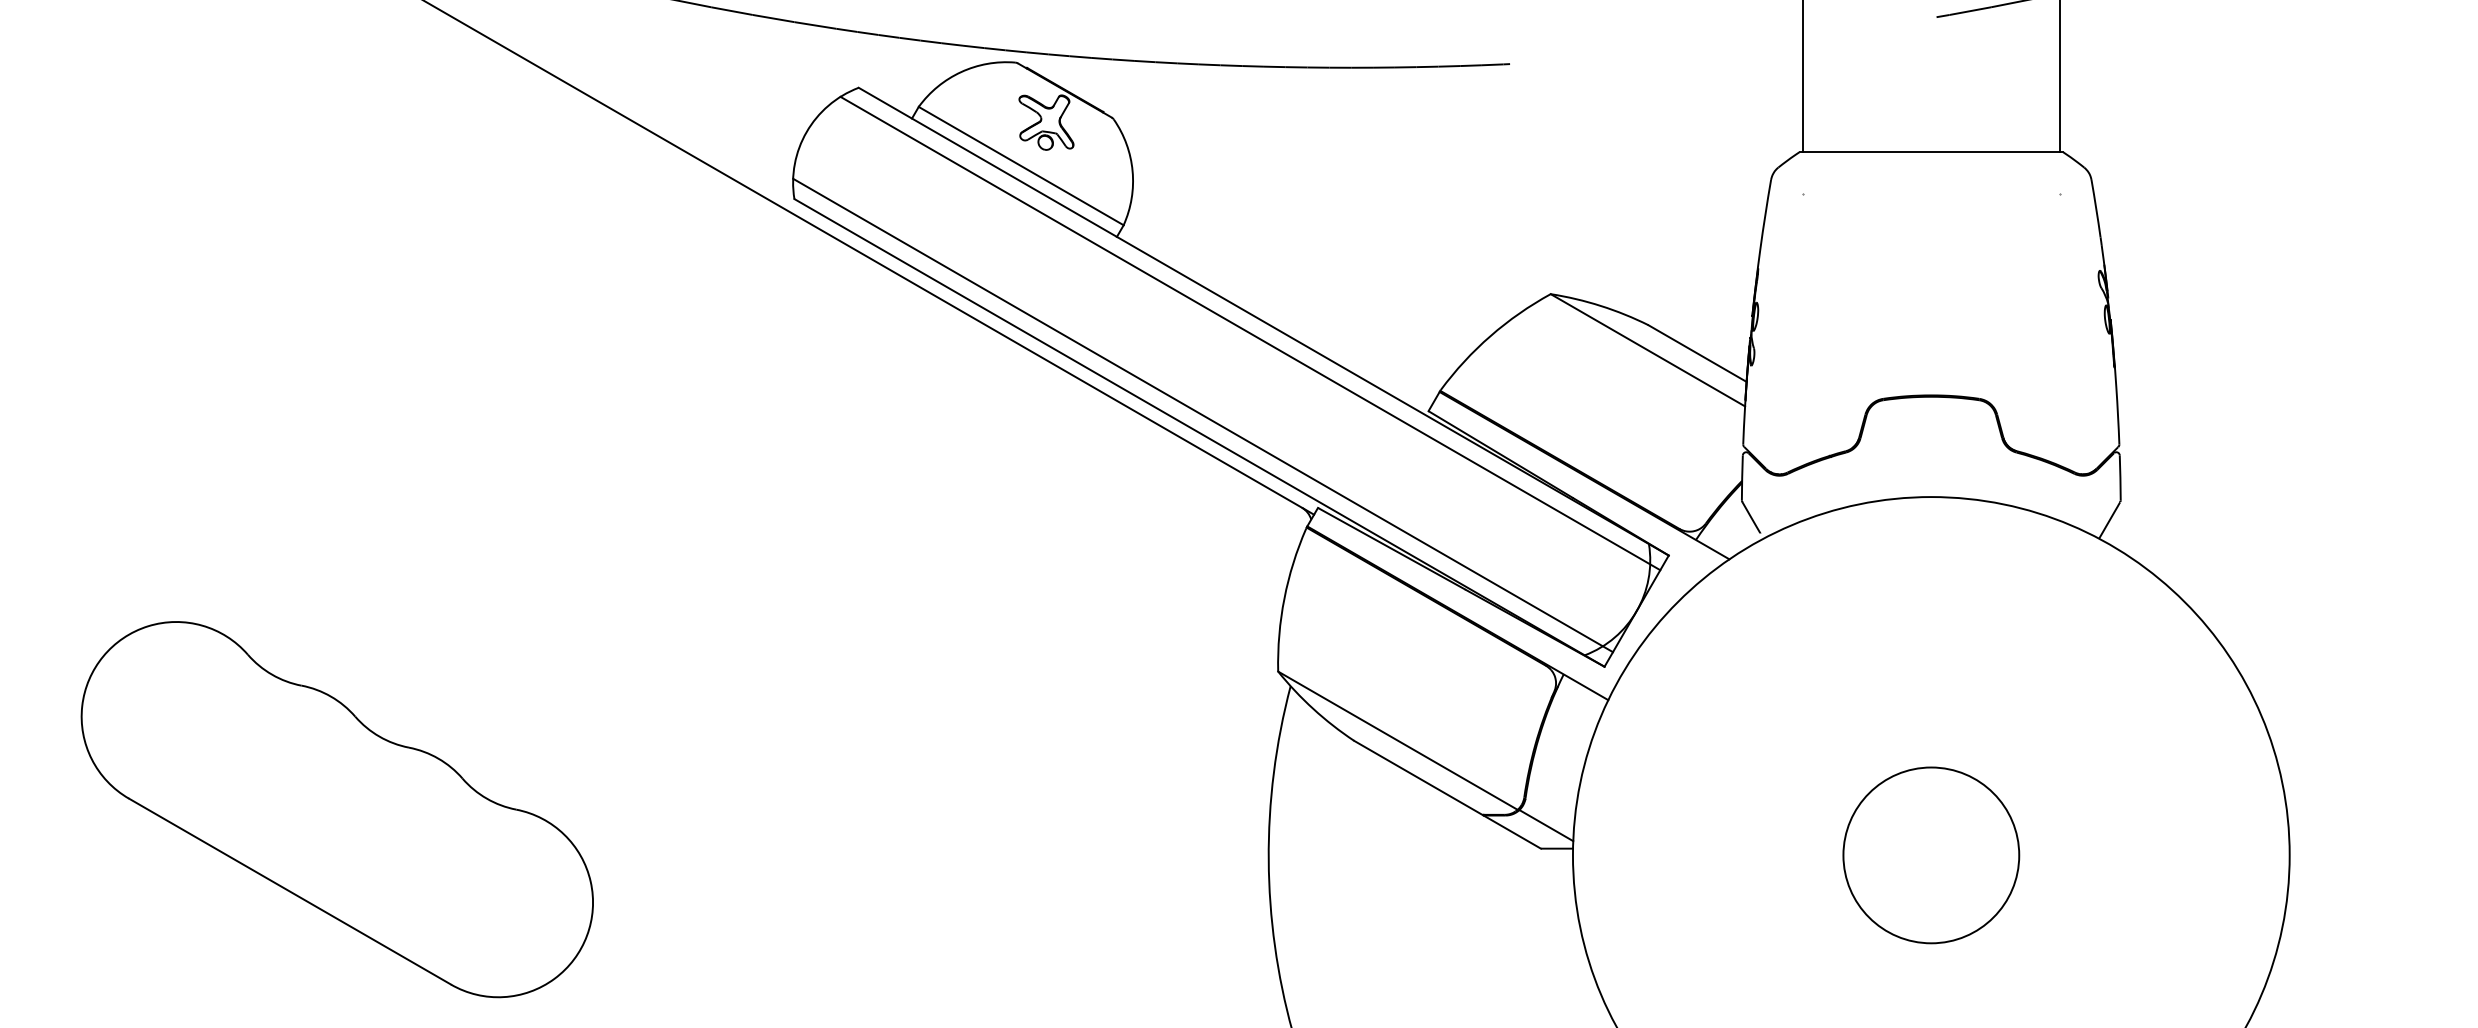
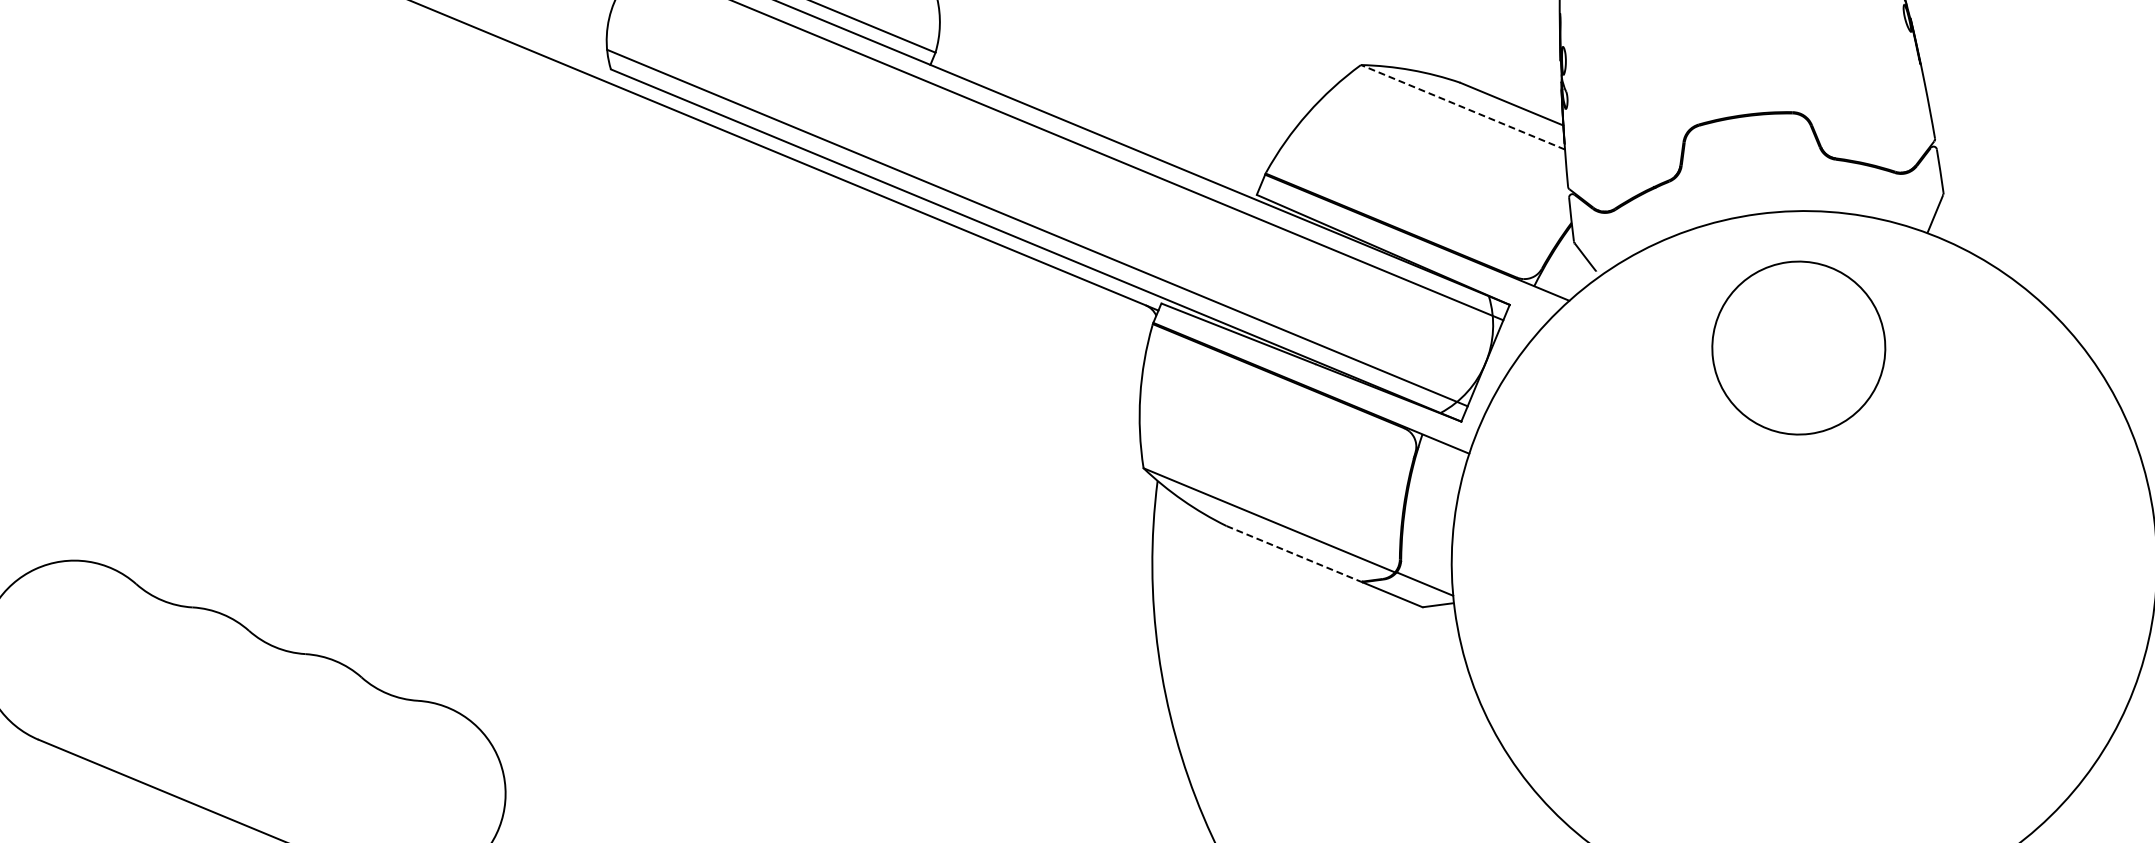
line: (1647, 350) -> (1462, 107), solid -> dashed
line: (1418, 778) -> (1294, 554), solid -> dashed
circle: (1931, 855) -> (1799, 348), moved

